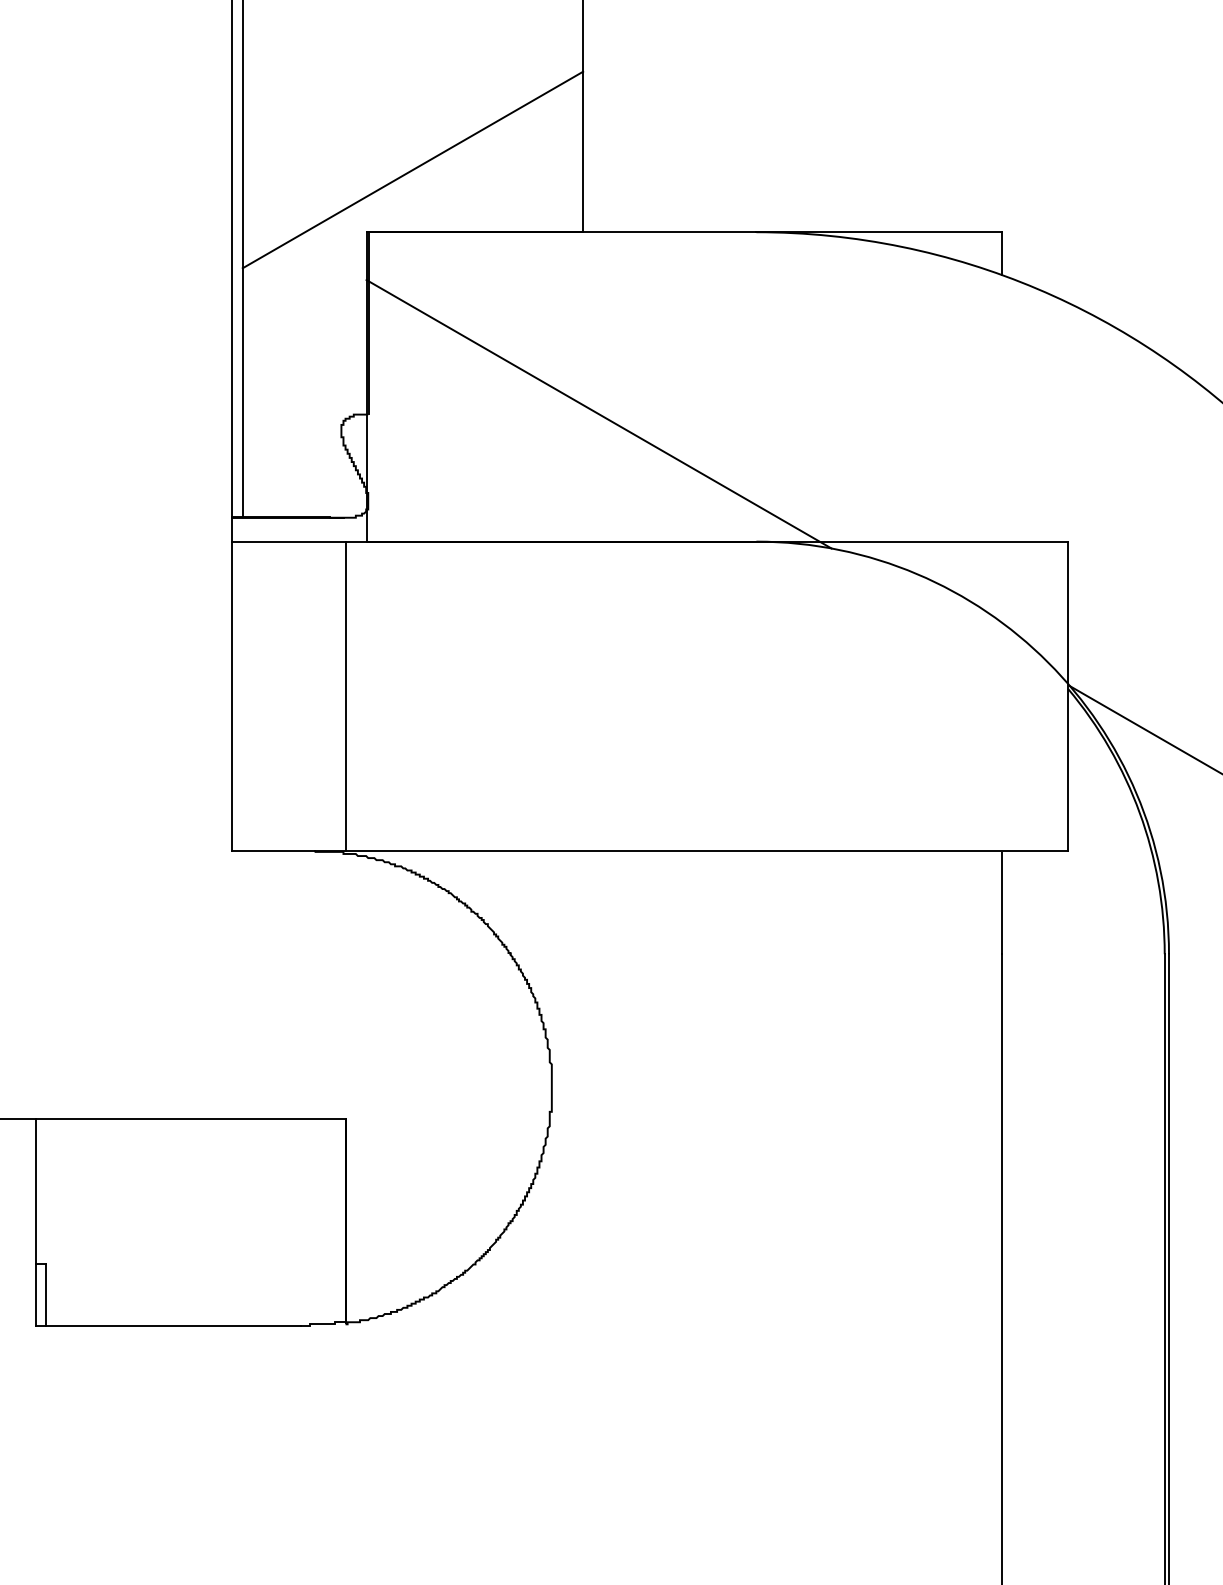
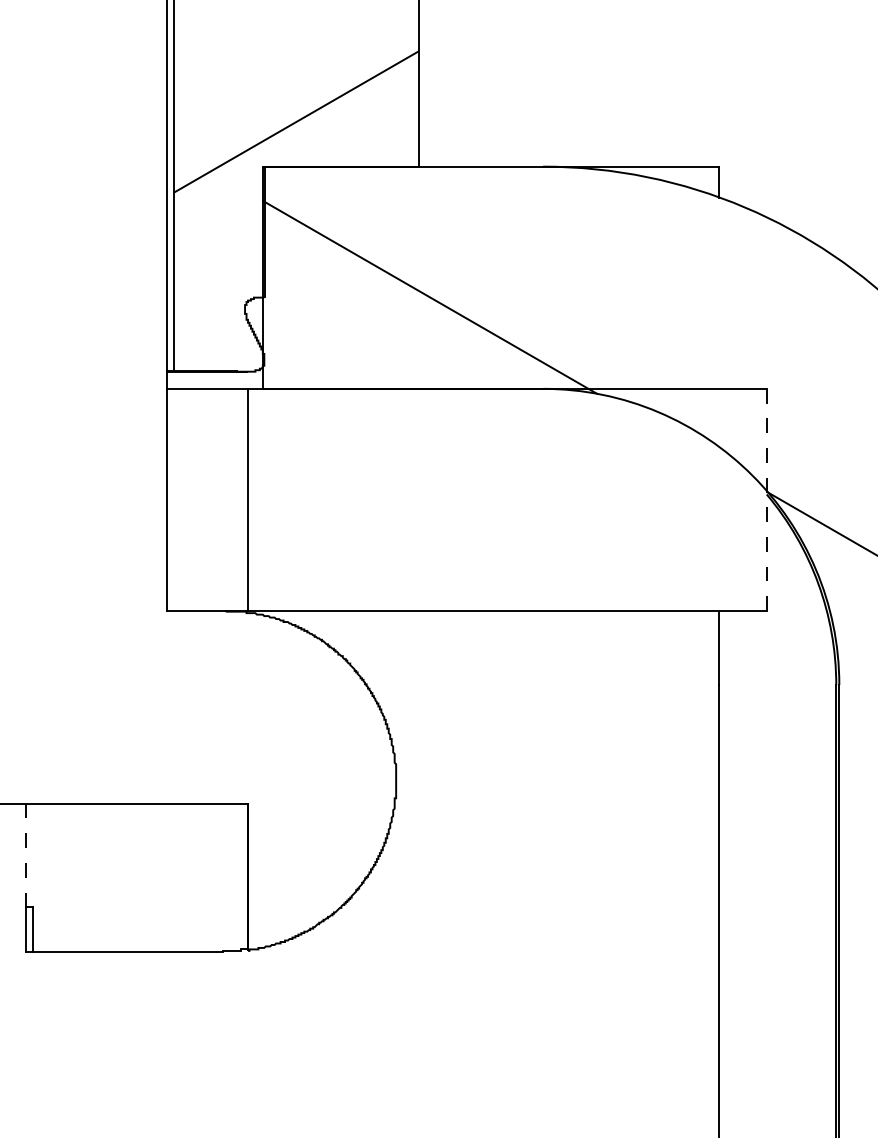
line: (1067, 696) -> (766, 500), solid -> dashed
line: (36, 1190) -> (26, 854), solid -> dashed

